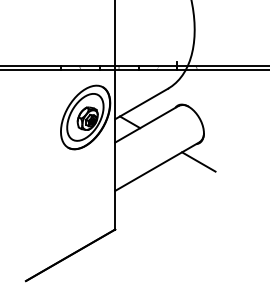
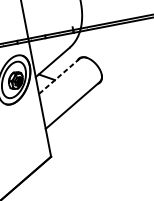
line: (146, 124) -> (59, 76), solid -> dashed
line: (198, 161) -> (101, 96), removed

